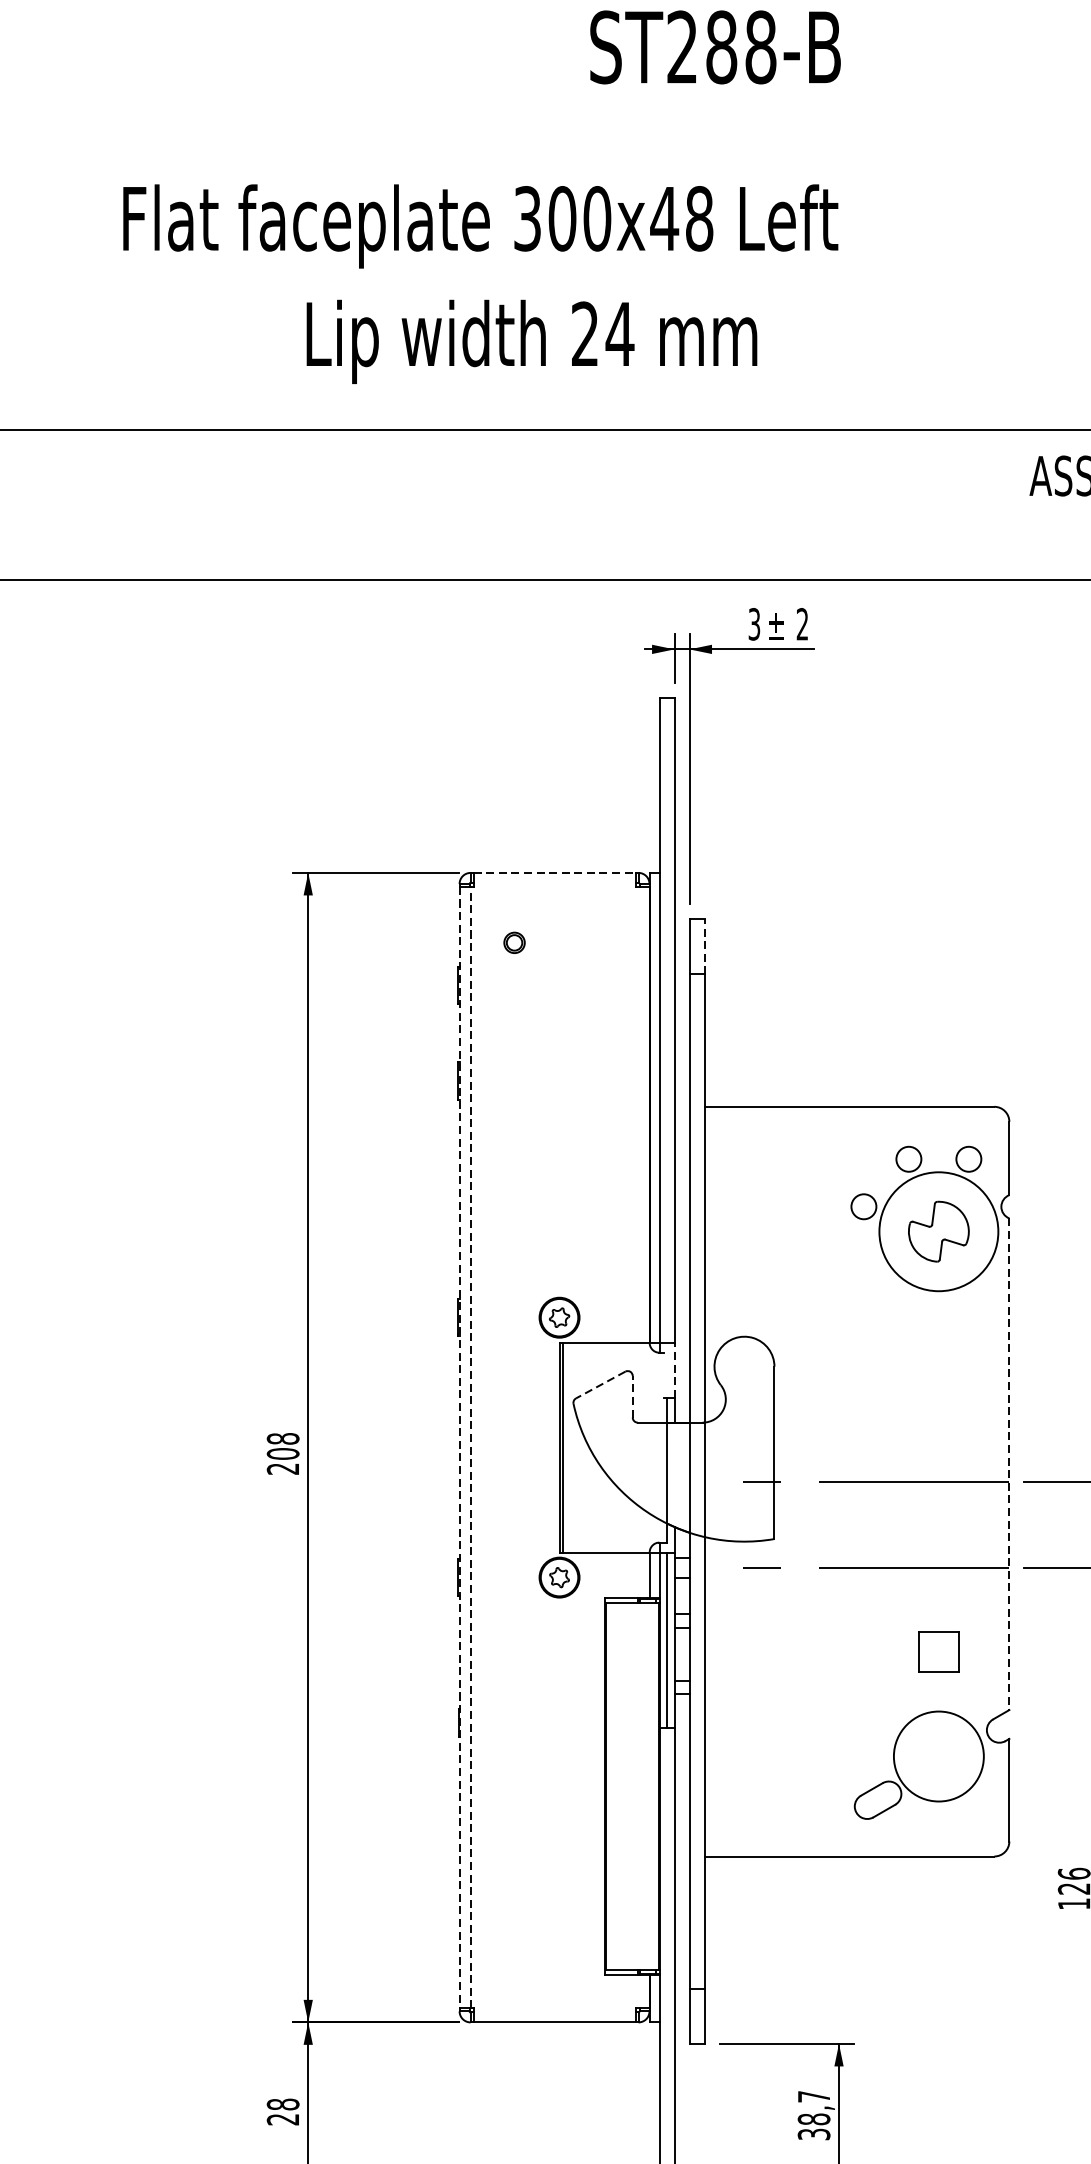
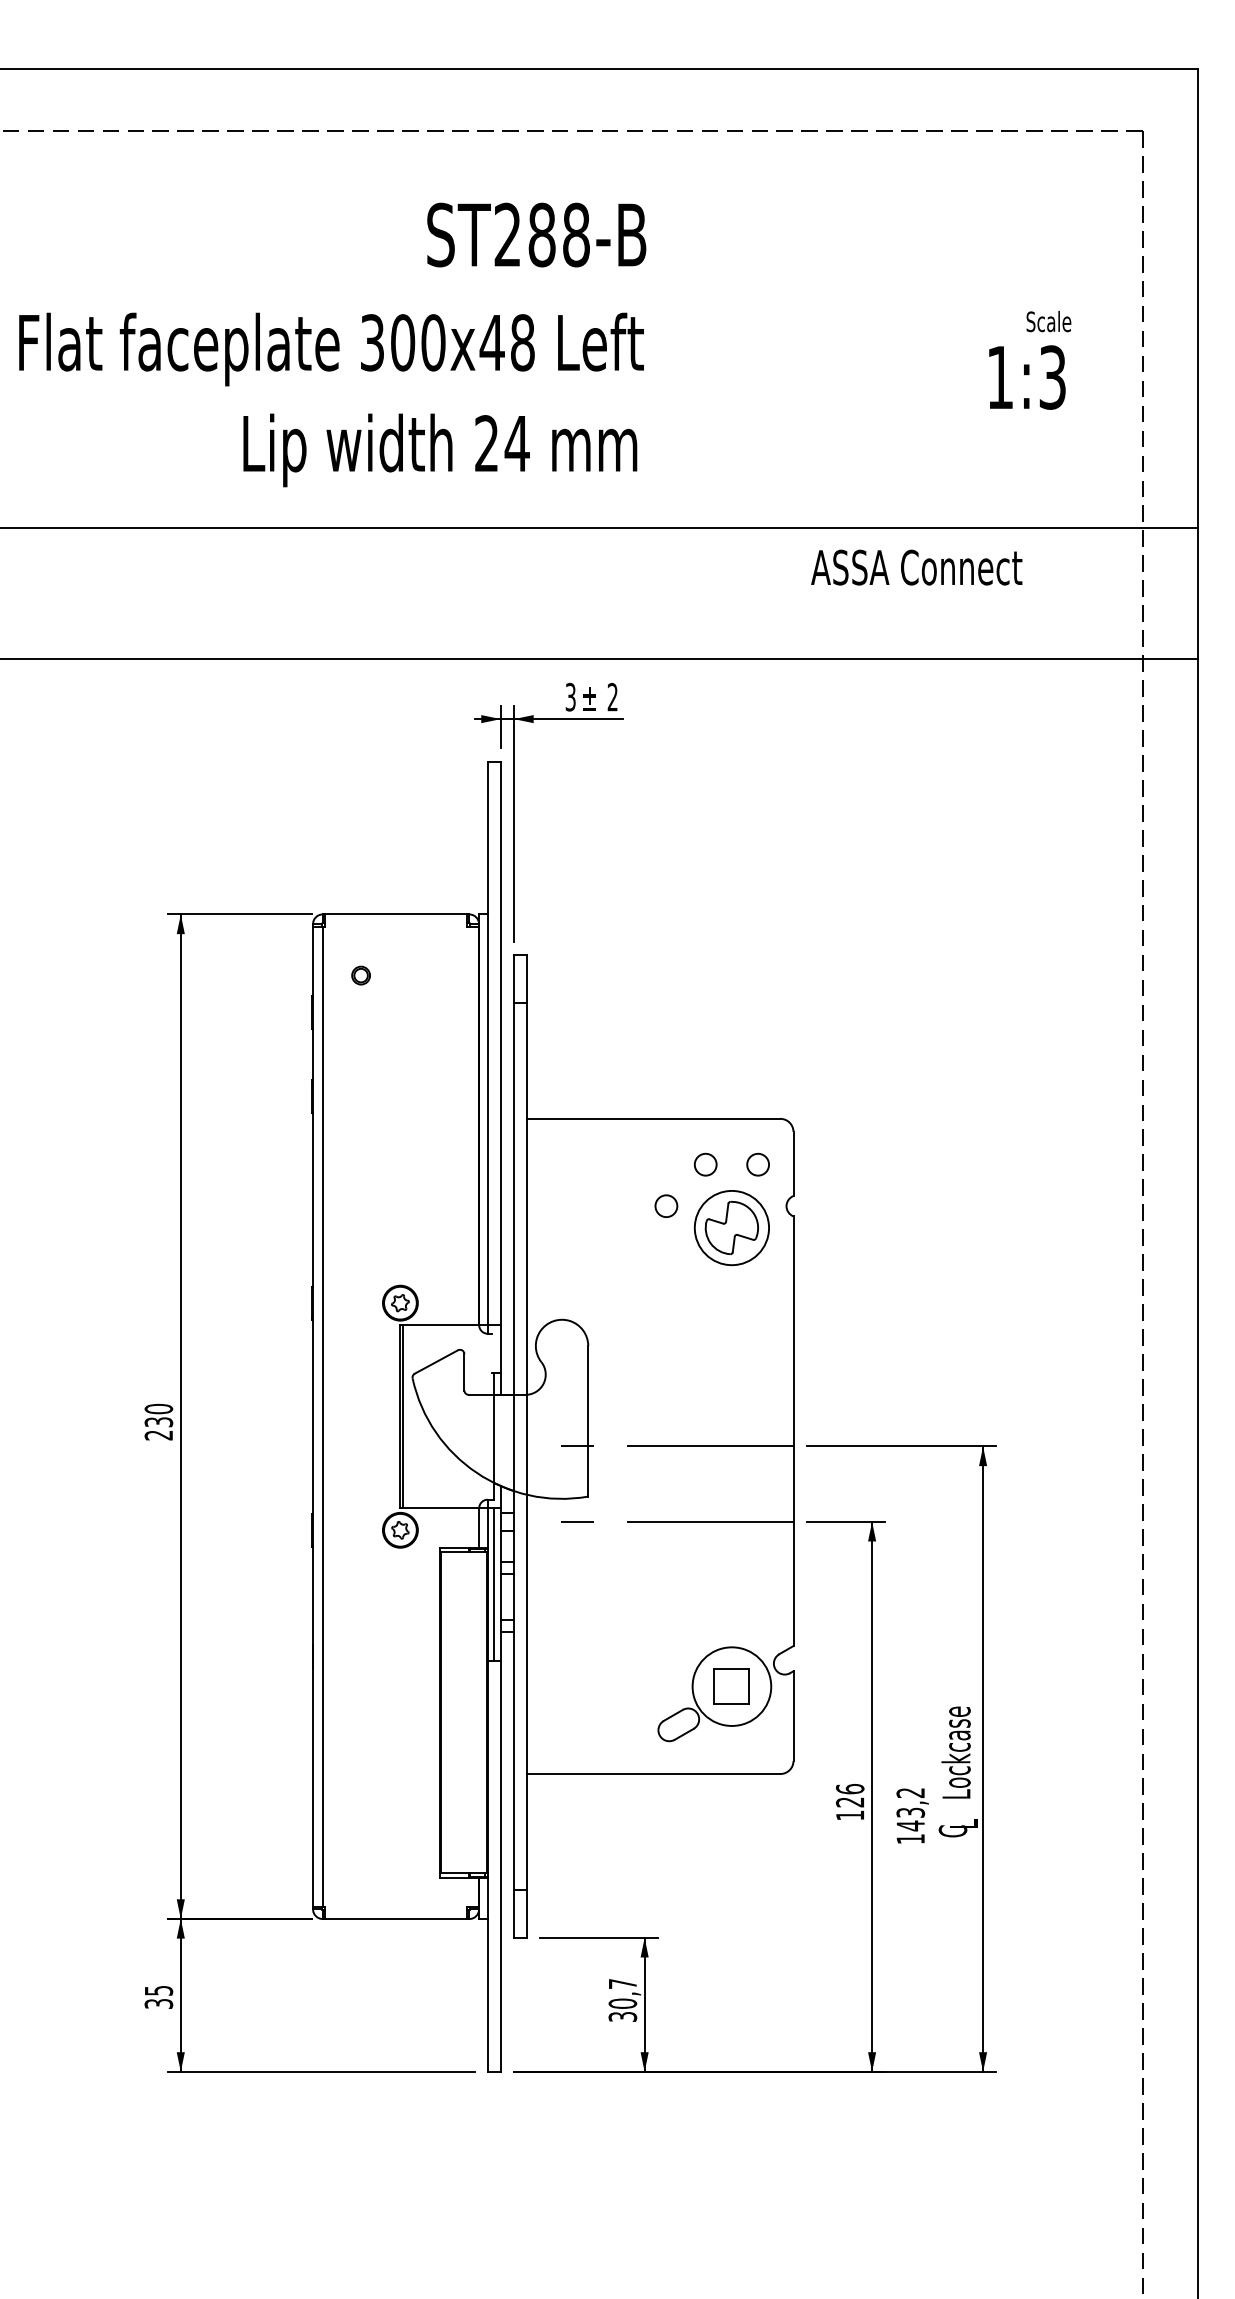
text: (715, 46) -> (536, 234), moved
text: (532, 342) -> (440, 450), moved
line: (555, 872) -> (396, 914), dashed -> solid
line: (704, 946) -> (527, 978), dashed -> solid
circle: (938, 1231) -> (731, 1227), size x0.71
line: (674, 1369) -> (500, 1348), dashed -> solid
line: (600, 1385) -> (436, 1362), dashed -> solid
line: (632, 1395) -> (464, 1371), dashed -> solid
text: (282, 1446) -> (158, 1415), 208 -> 230
line: (470, 1447) -> (322, 1416), dashed -> solid
line: (460, 1448) -> (313, 1417), dashed -> solid
line: (1009, 1464) -> (793, 1431), dashed -> solid
part: (938, 1652) -> (731, 1686), moved
text: (282, 2111) -> (158, 1996), 28 -> 35
text: (813, 2119) -> (622, 2003), 38,7 -> 30,7

